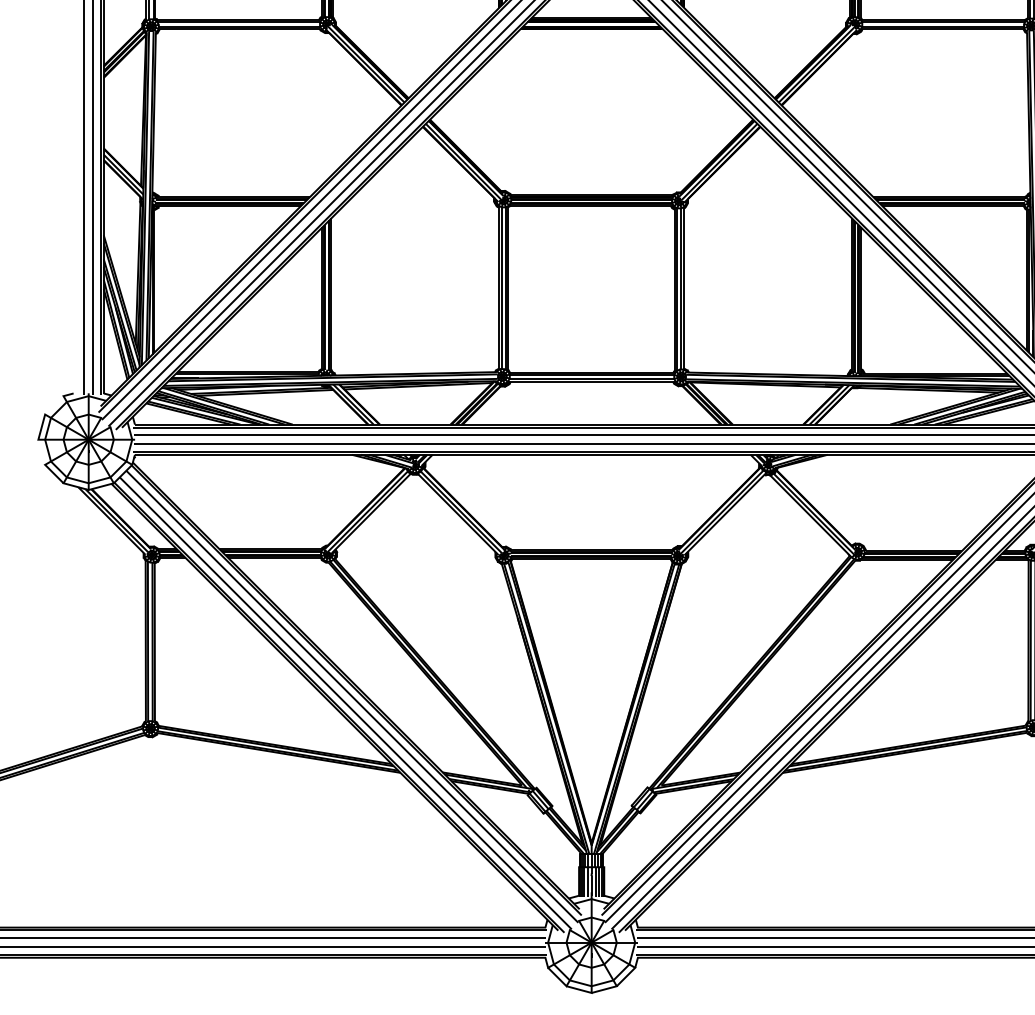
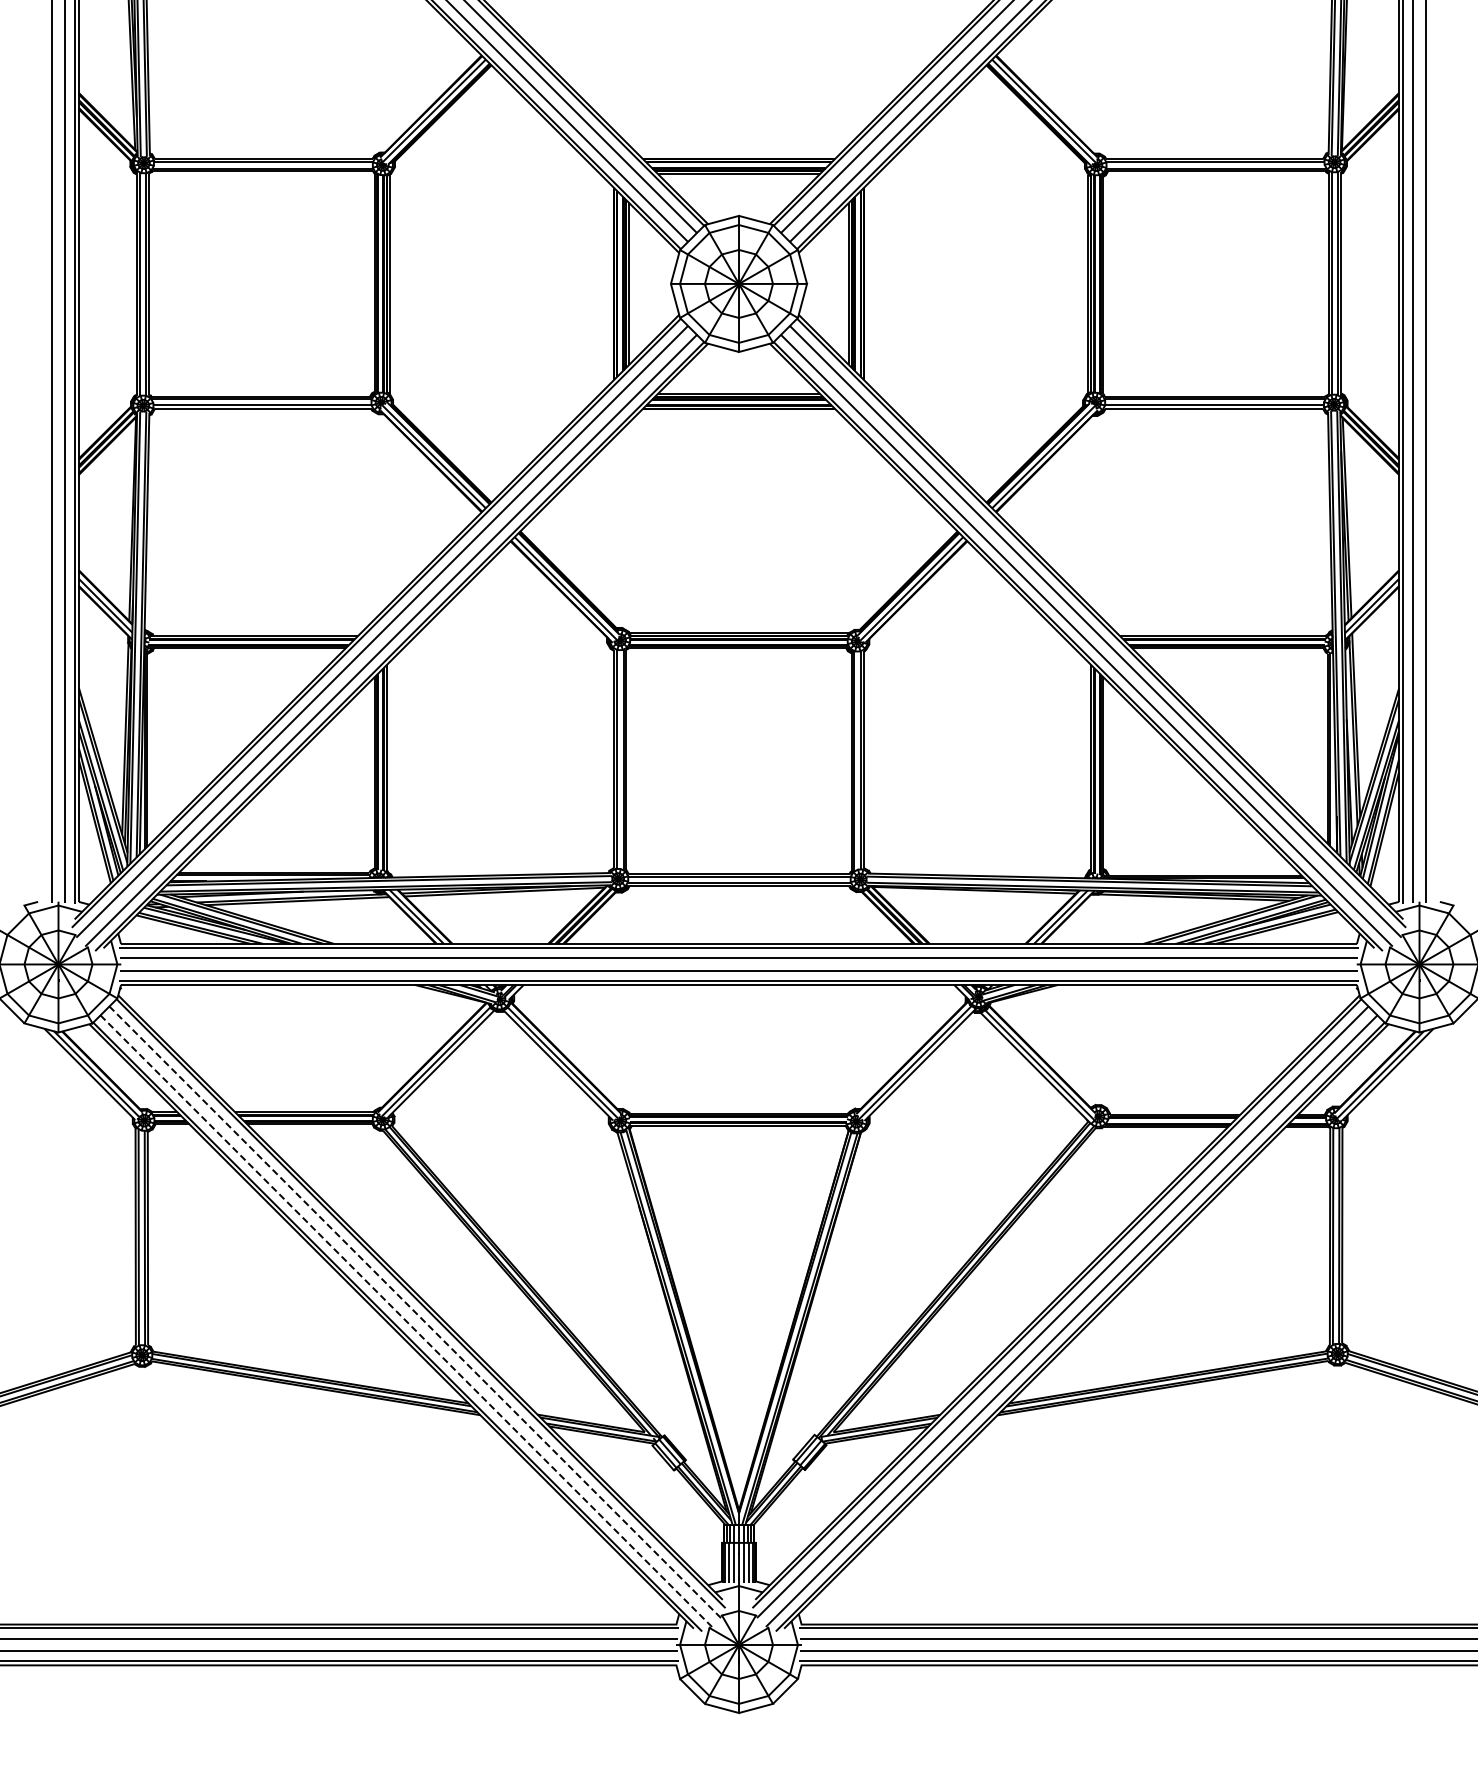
line: (351, 696) -> (414, 1311), solid -> dashed
line: (345, 703) -> (406, 1321), solid -> dashed

